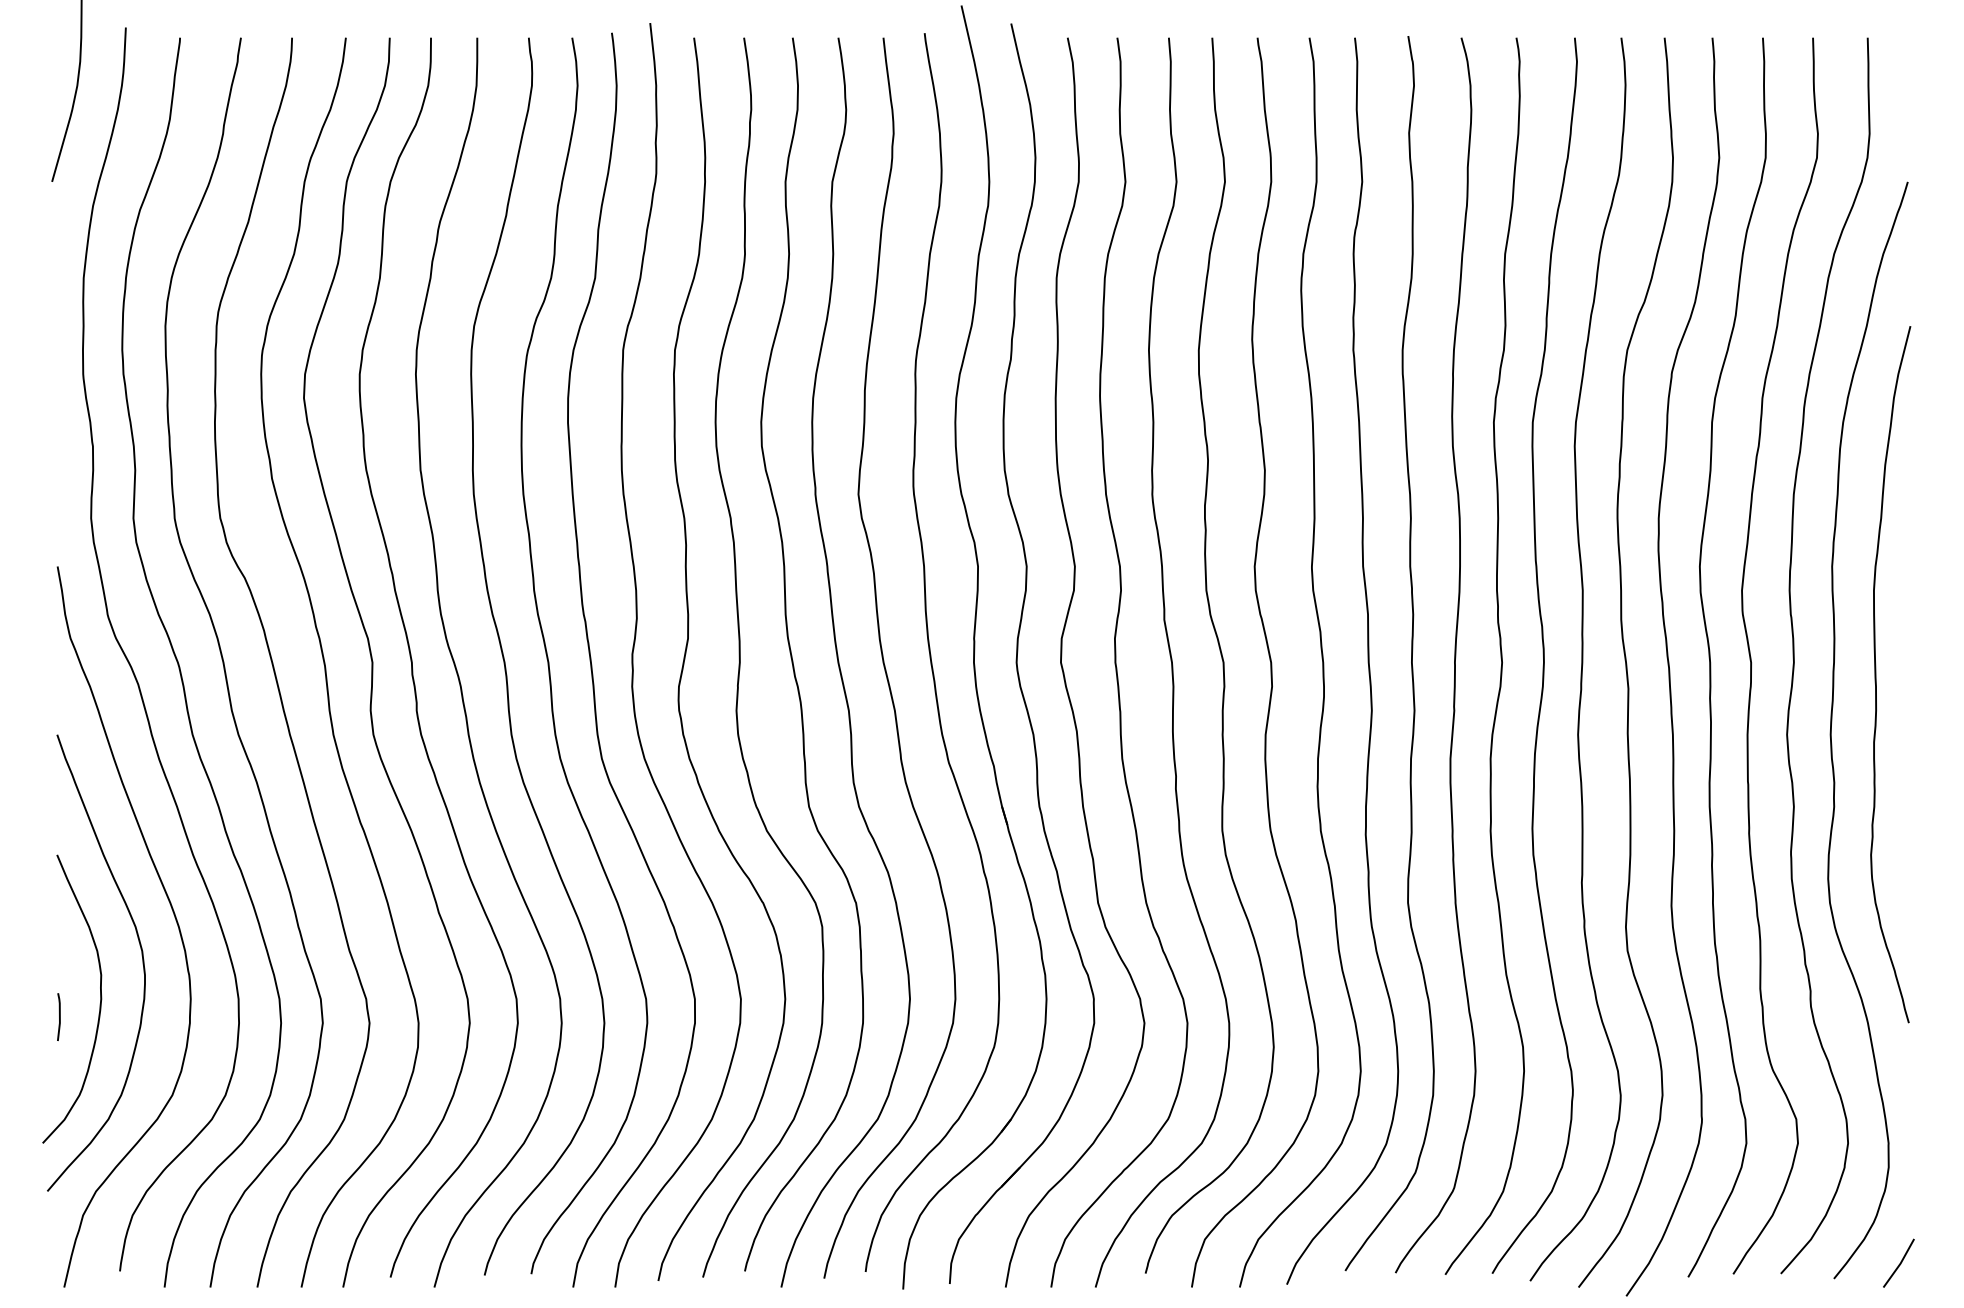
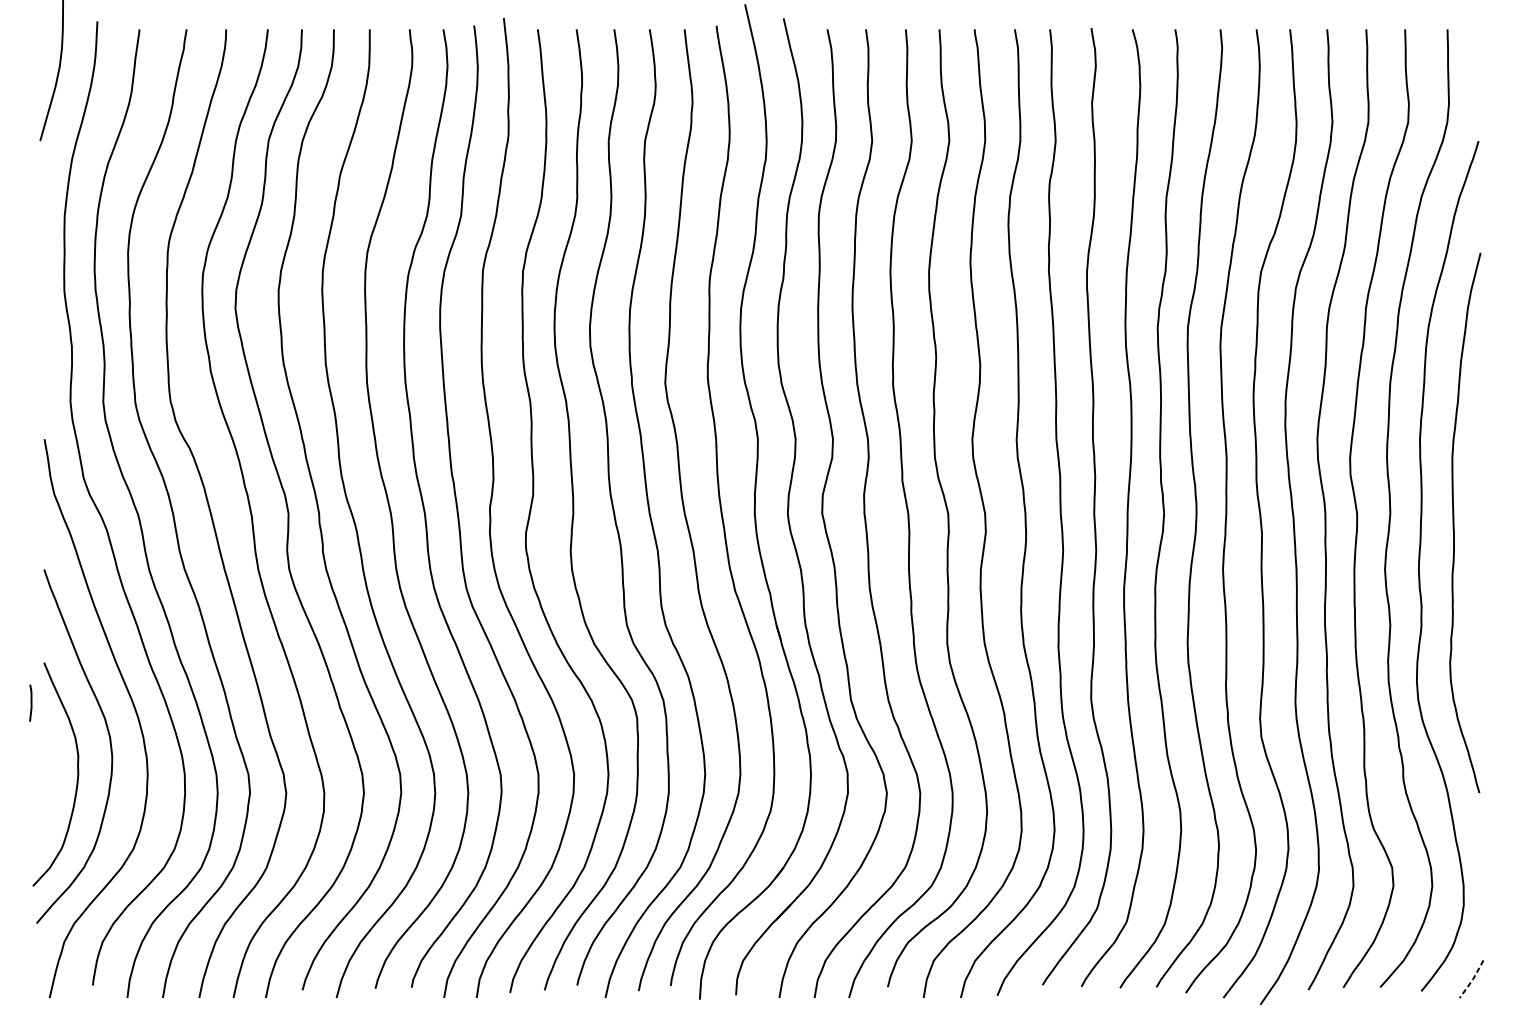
line: (59, 1016) -> (31, 702), moved
line: (1900, 1263) -> (1472, 979), solid -> dashed

